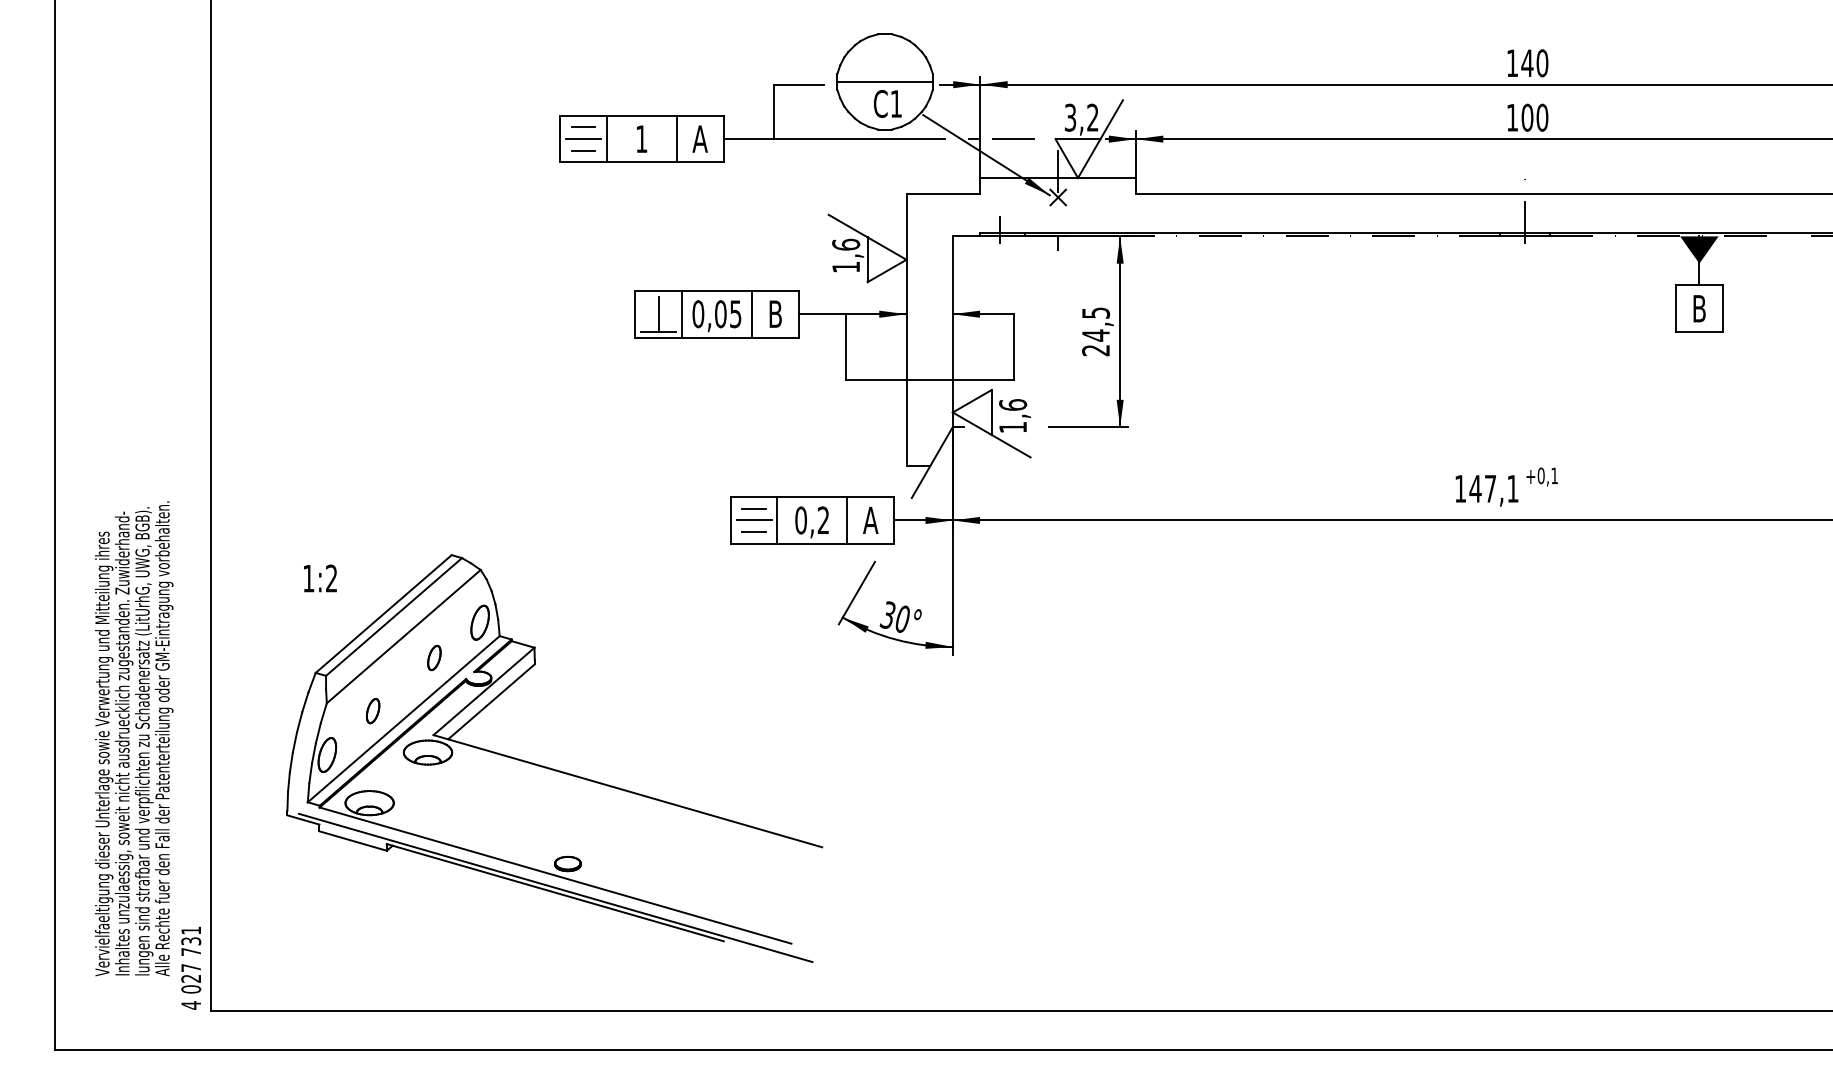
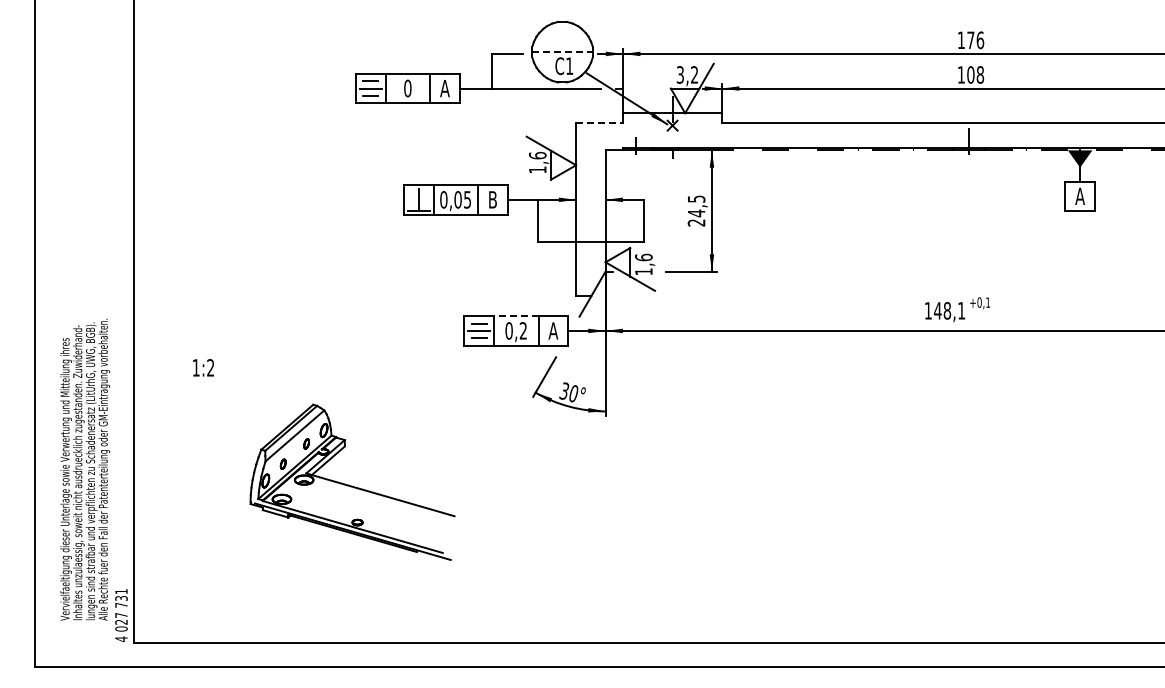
text: (1534, 61) -> (975, 39), 140 -> 176
line: (886, 82) -> (563, 52), solid -> dashed
text: (1542, 117) -> (980, 74), 100 -> 108
text: (641, 139) -> (407, 88), 1 -> 0
line: (1012, 139) -> (643, 88), removed
line: (944, 194) -> (600, 123), solid -> dashed
text: (1698, 307) -> (1079, 195), B -> A
text: (1490, 488) -> (947, 310), 147,1 -> 148,1
line: (811, 497) -> (515, 316), solid -> dashed
part: (554, 758) -> (352, 482), size x0.6

